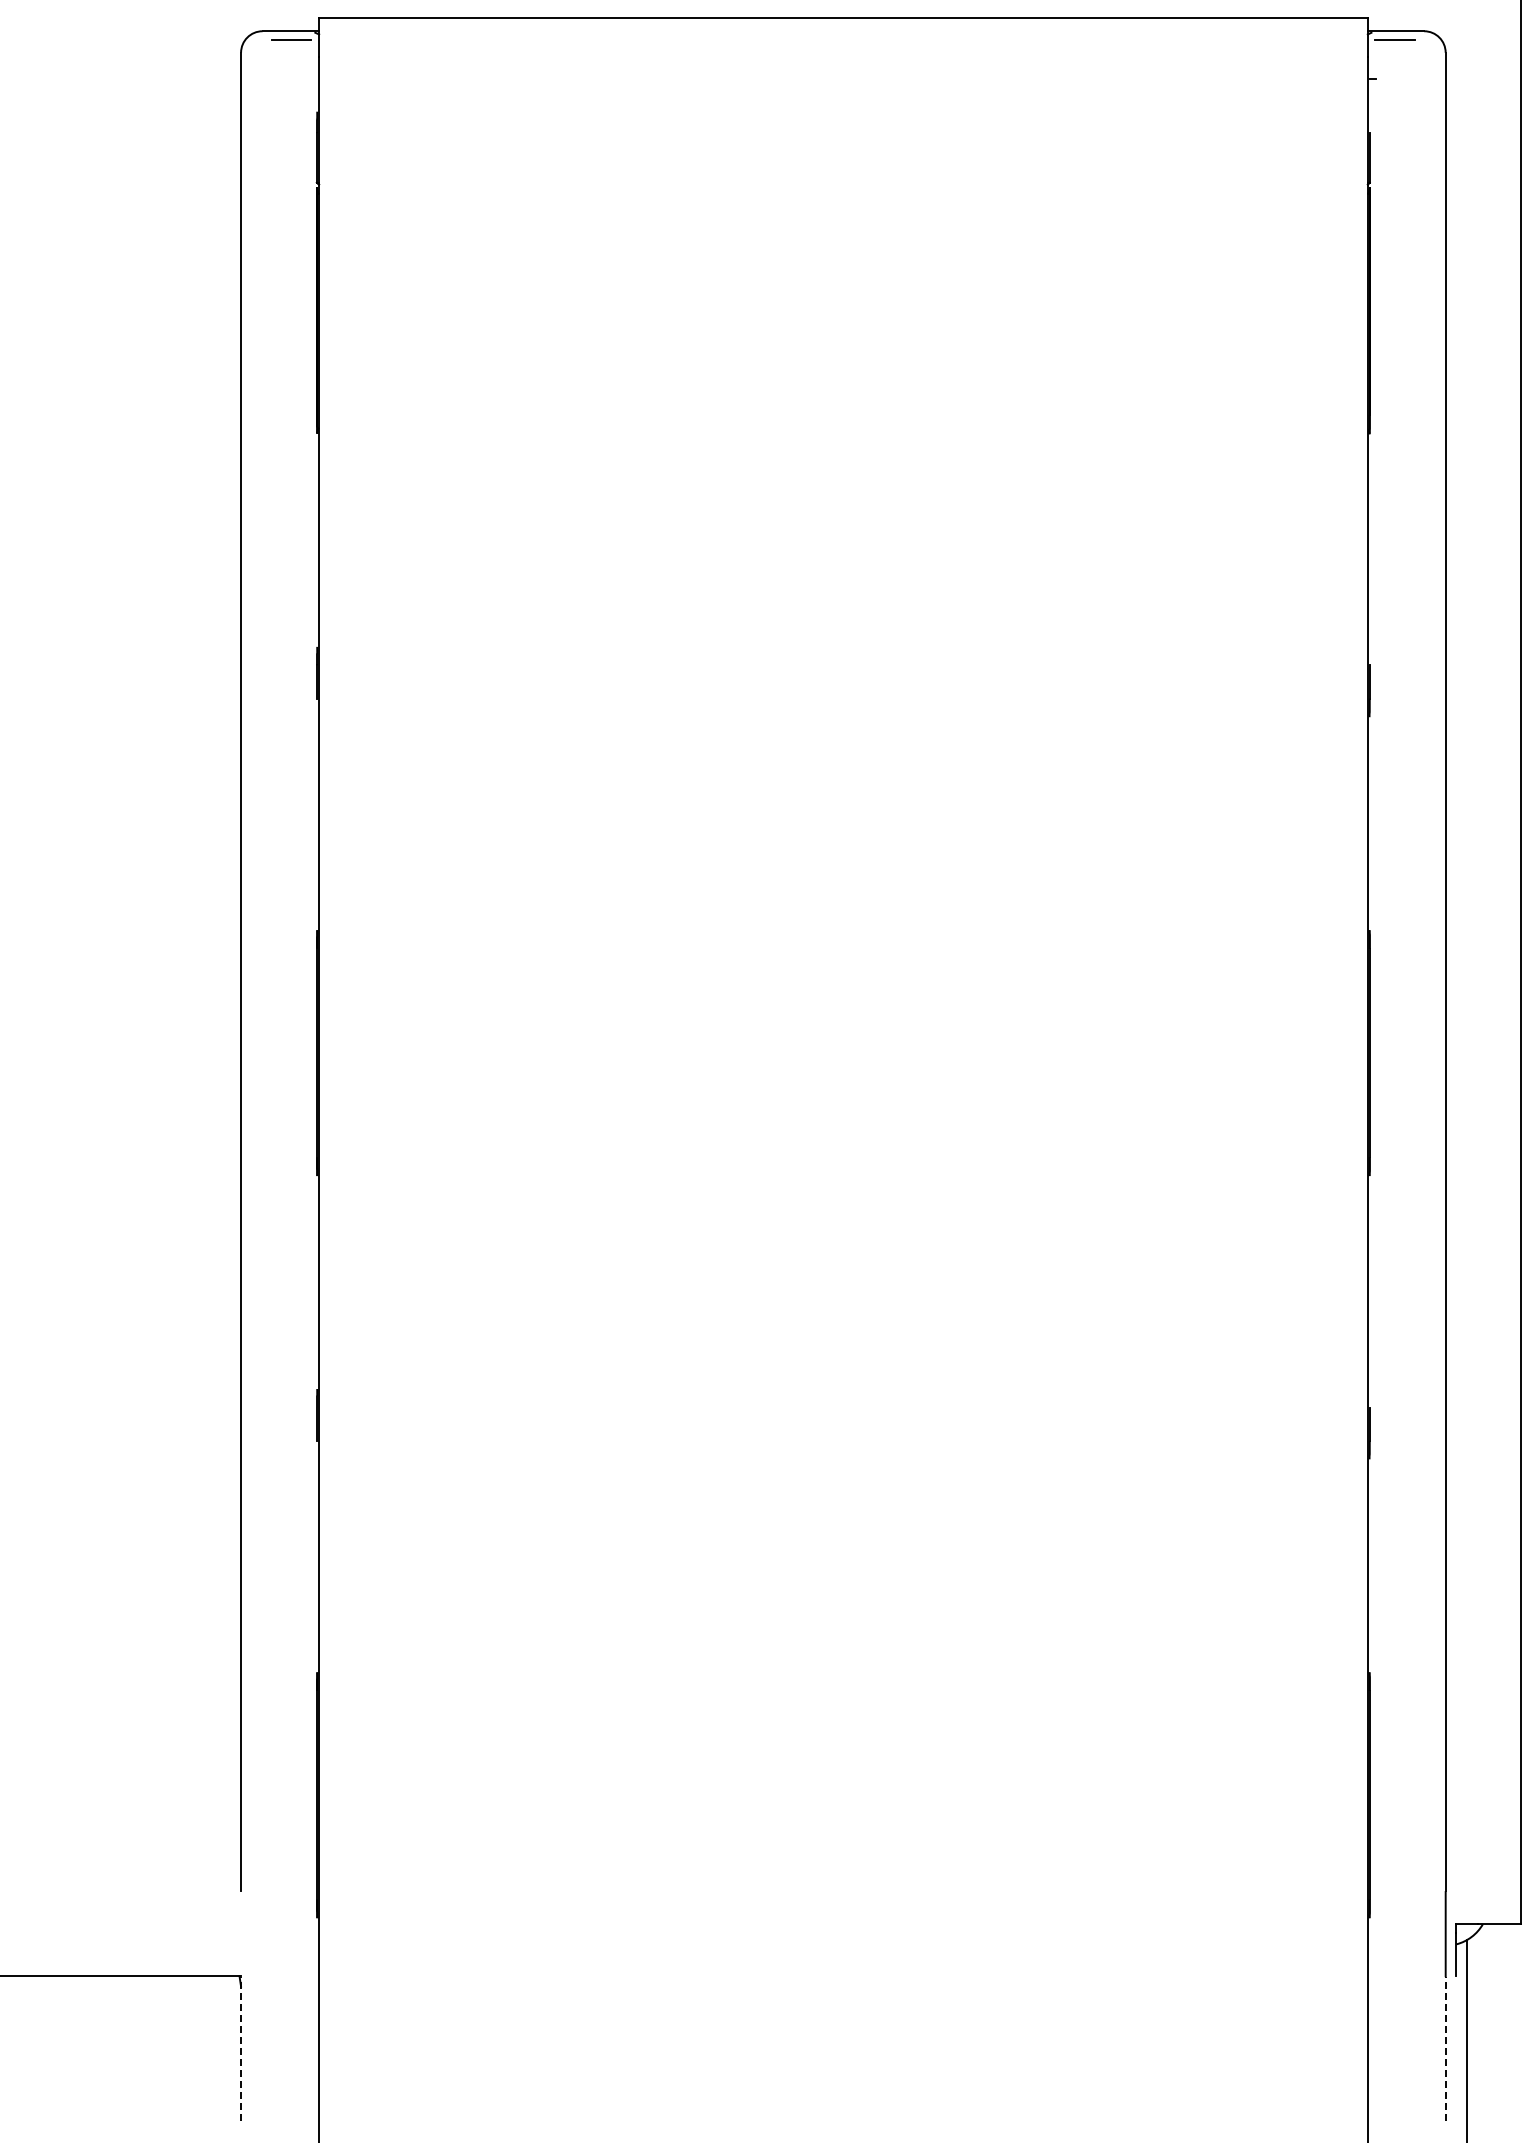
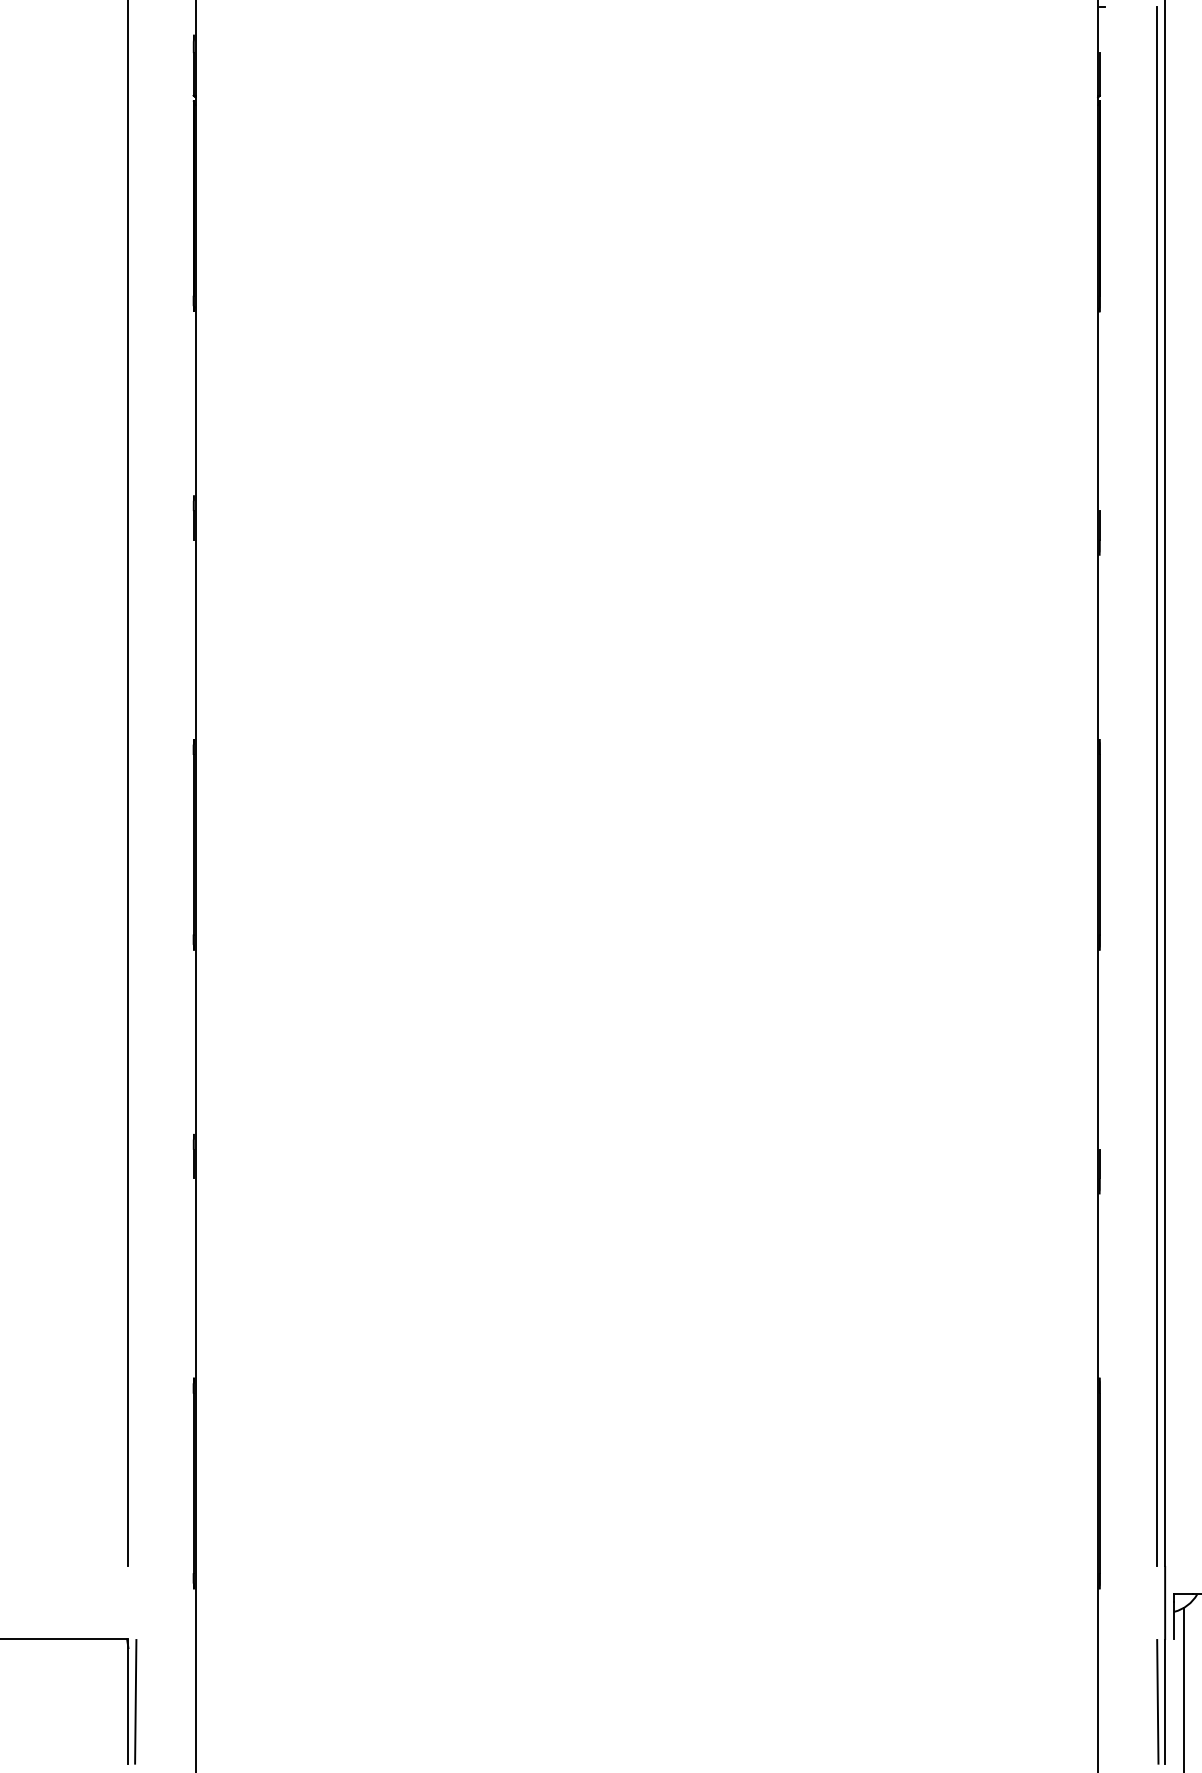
line: (1436, 985) -> (1157, 786), added
line: (241, 2048) -> (128, 1701), dashed -> solid
line: (249, 2048) -> (135, 1701), added
line: (1436, 2048) -> (1157, 1701), added
line: (1445, 2048) -> (1164, 1701), dashed -> solid

